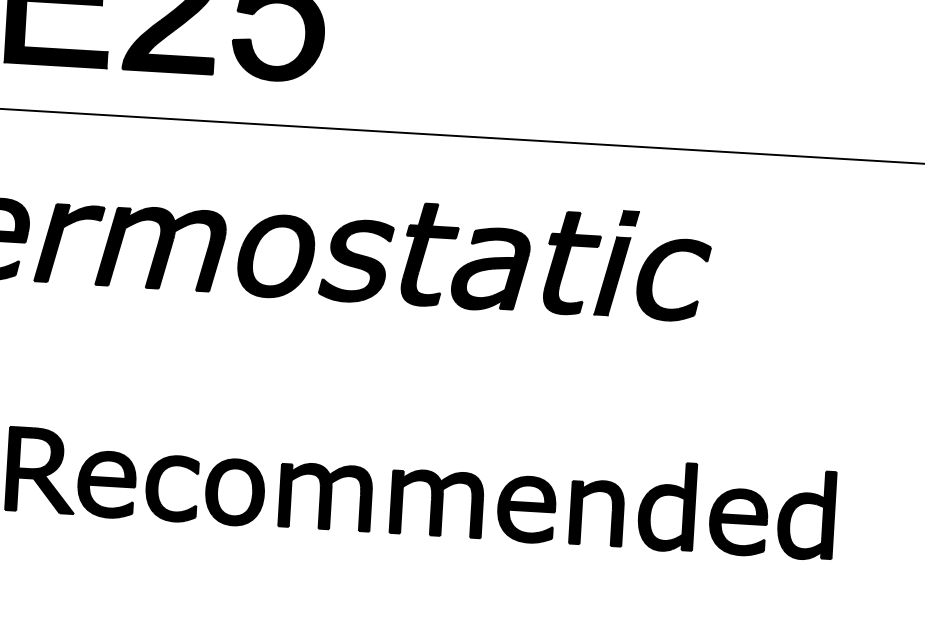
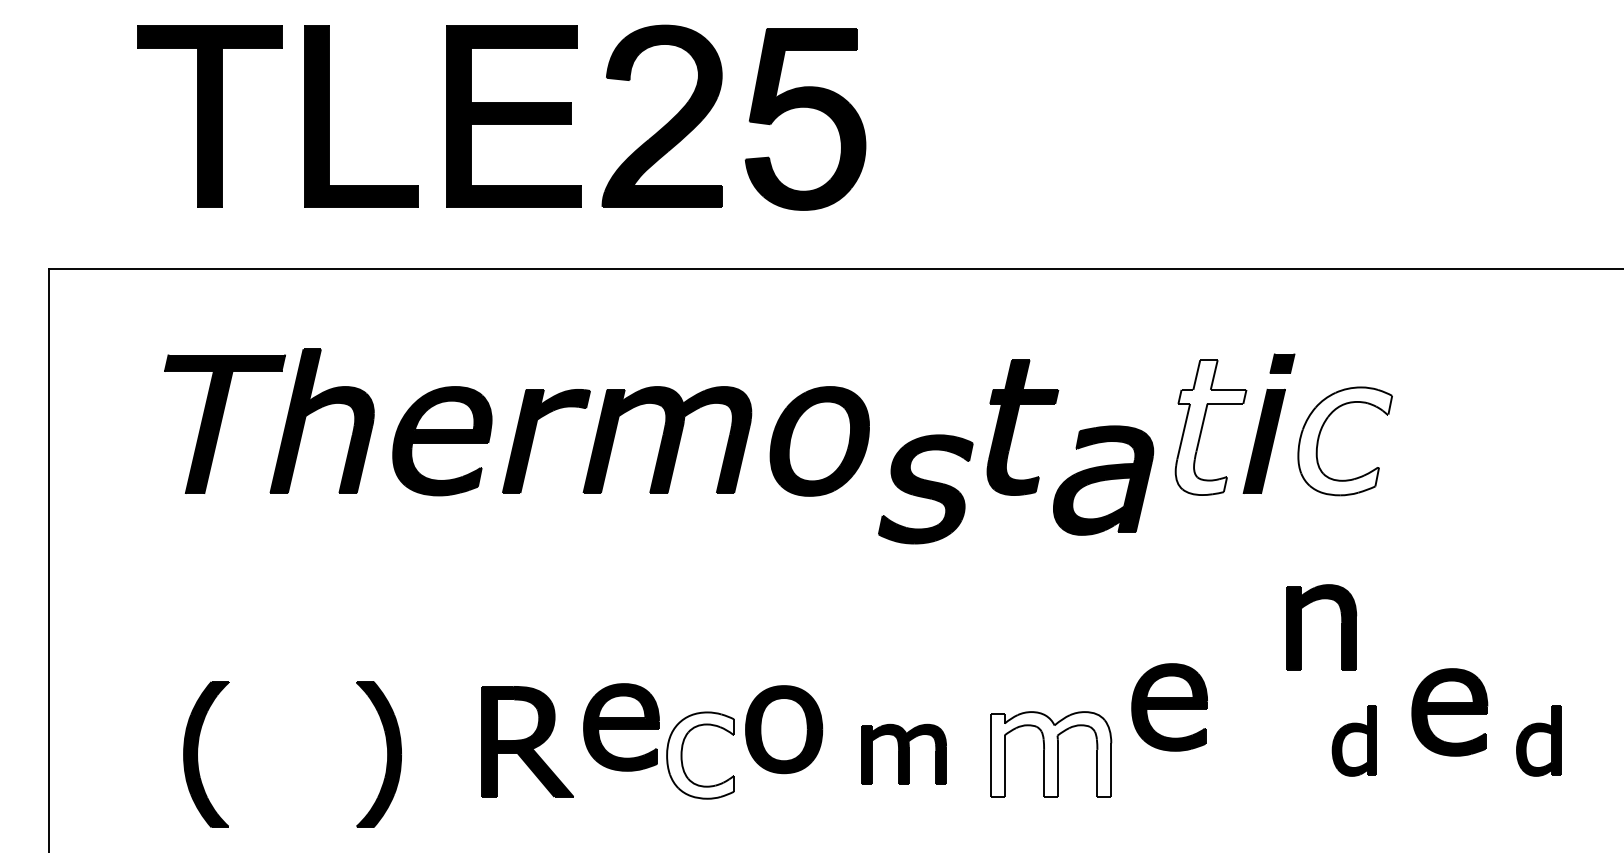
part: (356, 261) -> (925, 489), moved
fill: (572, 263) -> (1210, 427), removed
part: (490, 269) -> (1103, 480), moved
fill: (673, 280) -> (1345, 441), removed
part: (106, 484) -> (621, 727), moved
fill: (171, 488) -> (700, 755), removed
part: (235, 492) -> (784, 729), moved
part: (325, 496) -> (903, 754), size x0.7
fill: (436, 503) -> (1050, 754), removed
part: (667, 506) -> (1354, 740), size x0.6
part: (526, 509) -> (1169, 707), moved
part: (581, 512) -> (1301, 627), moved
part: (806, 514) -> (1538, 740), size x0.6
part: (738, 522) -> (1449, 712), moved

